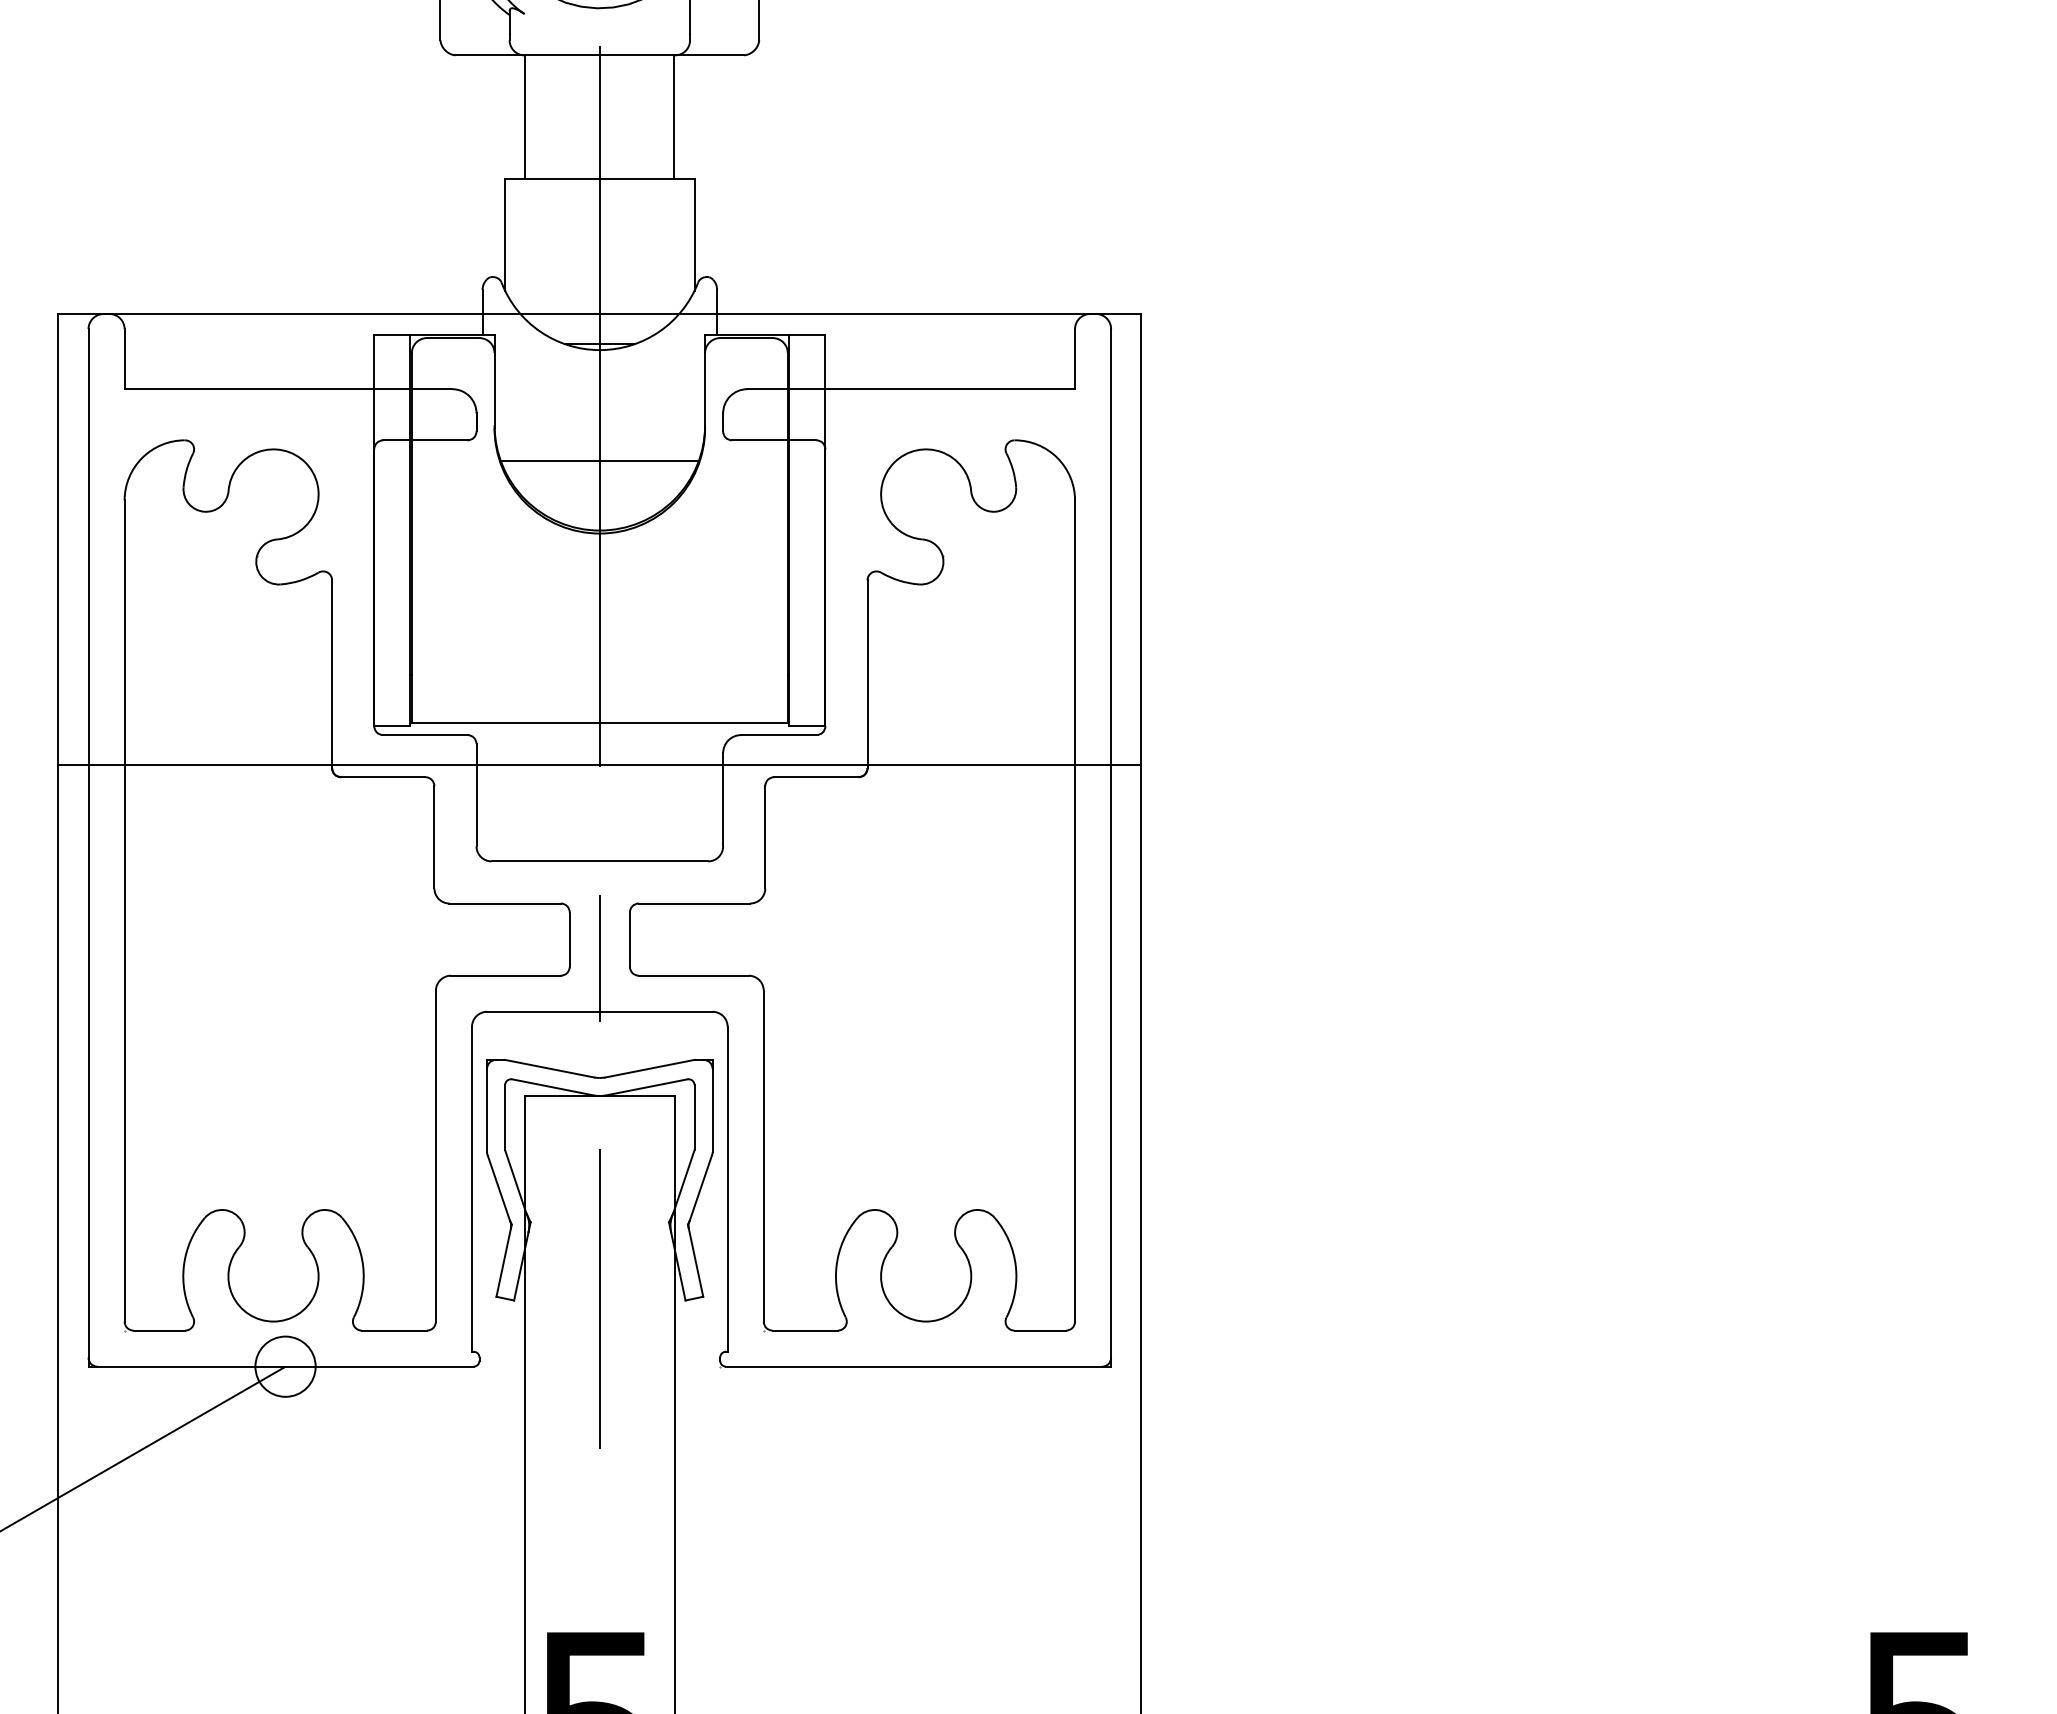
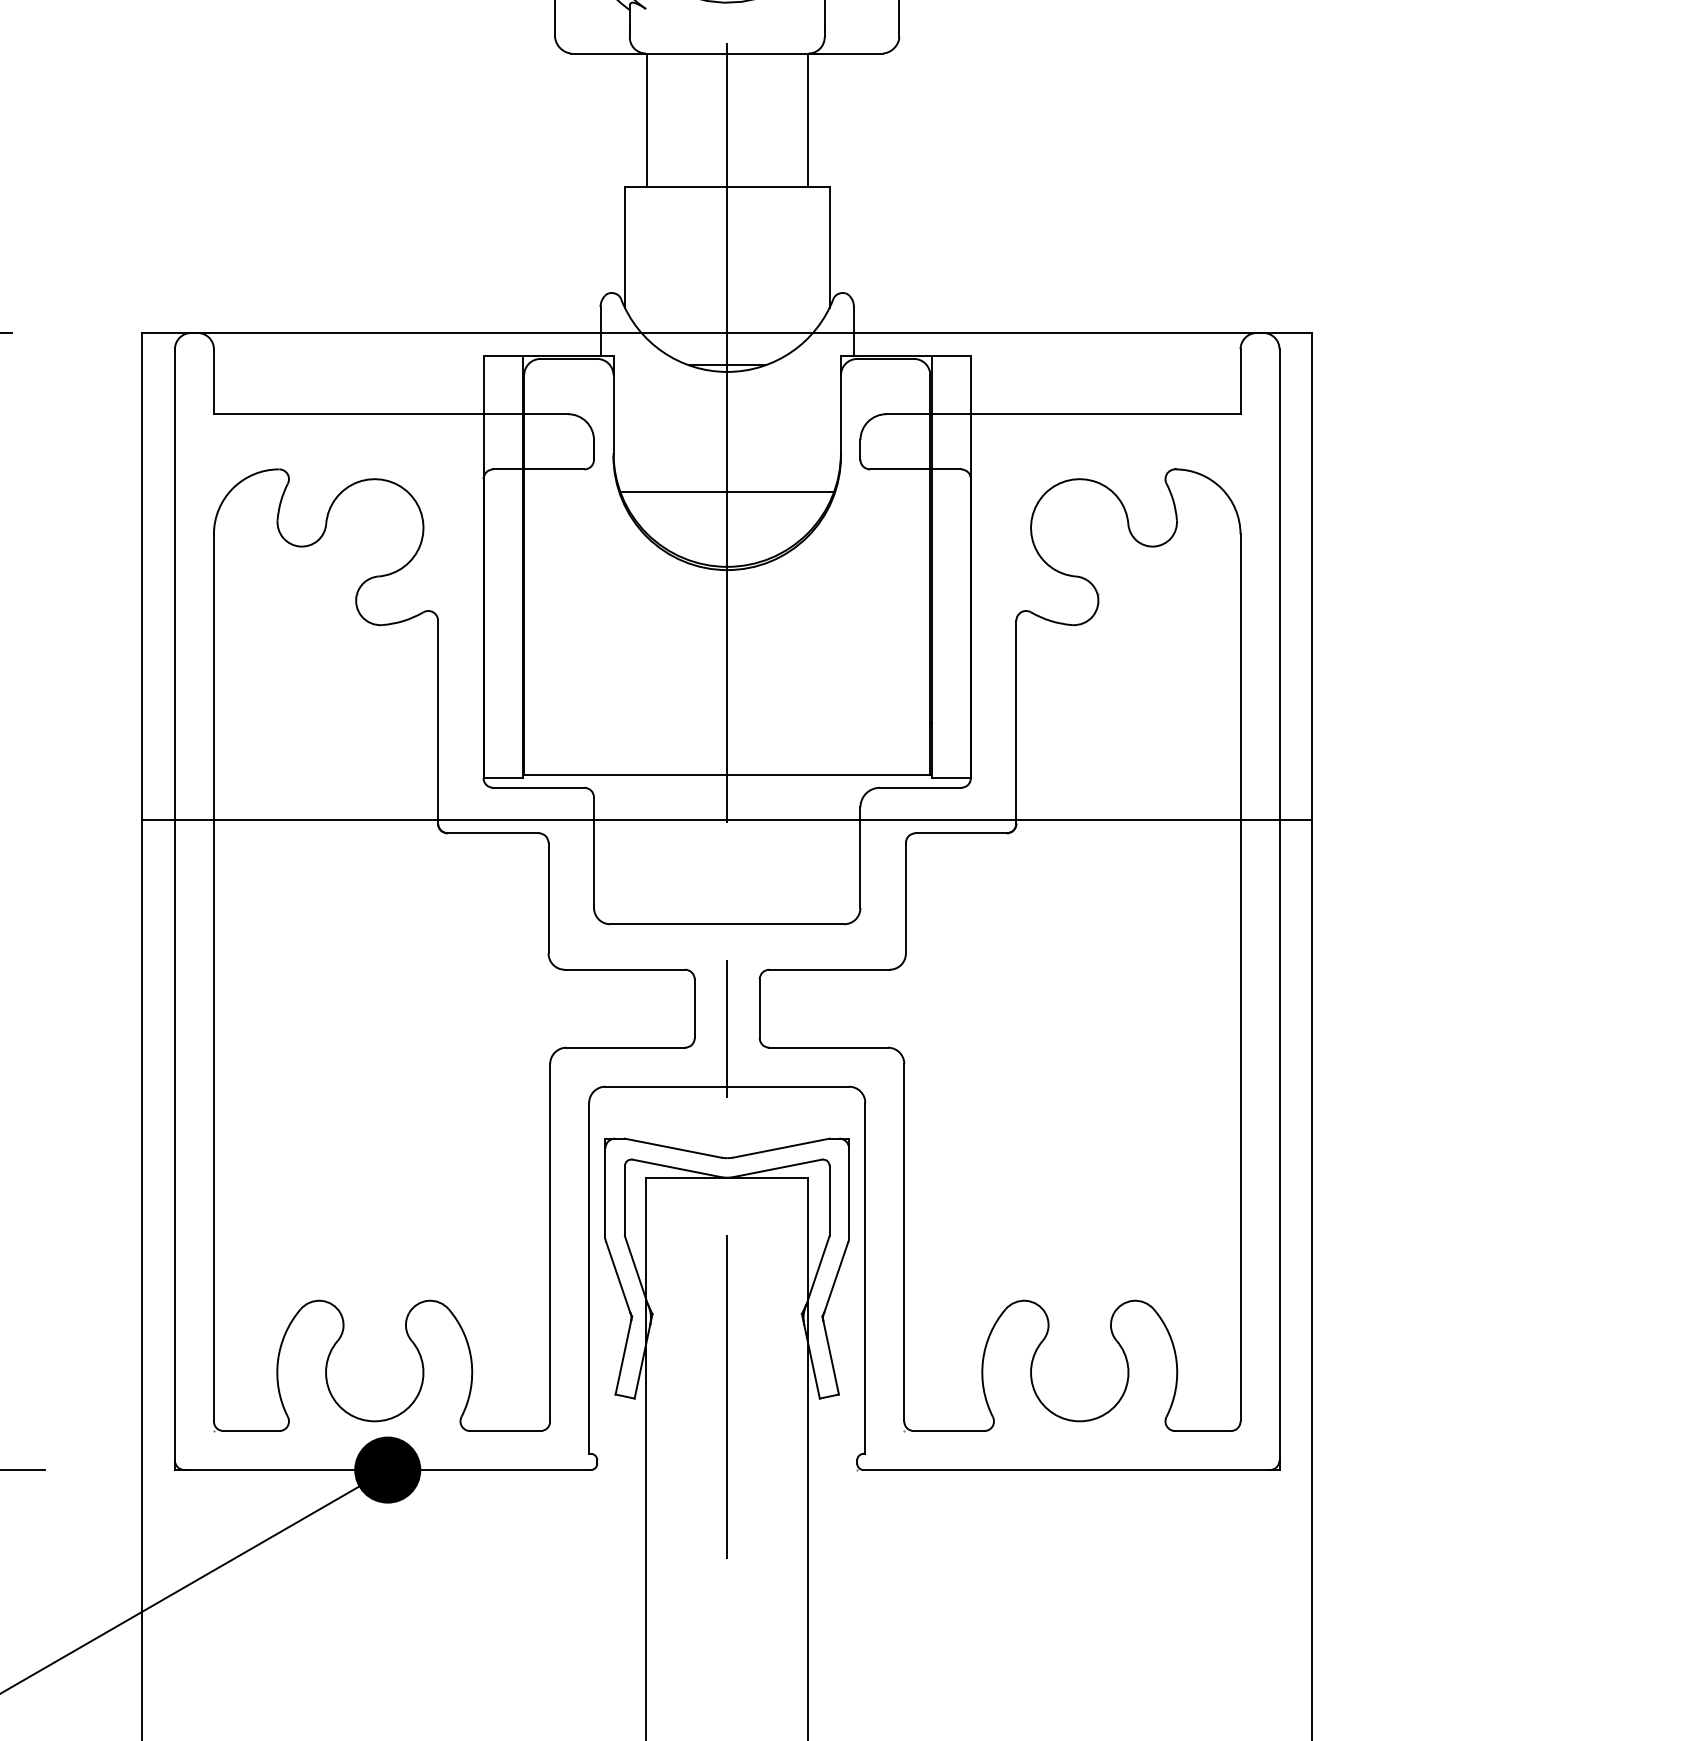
fill: (285, 1366) -> (387, 1469), added

